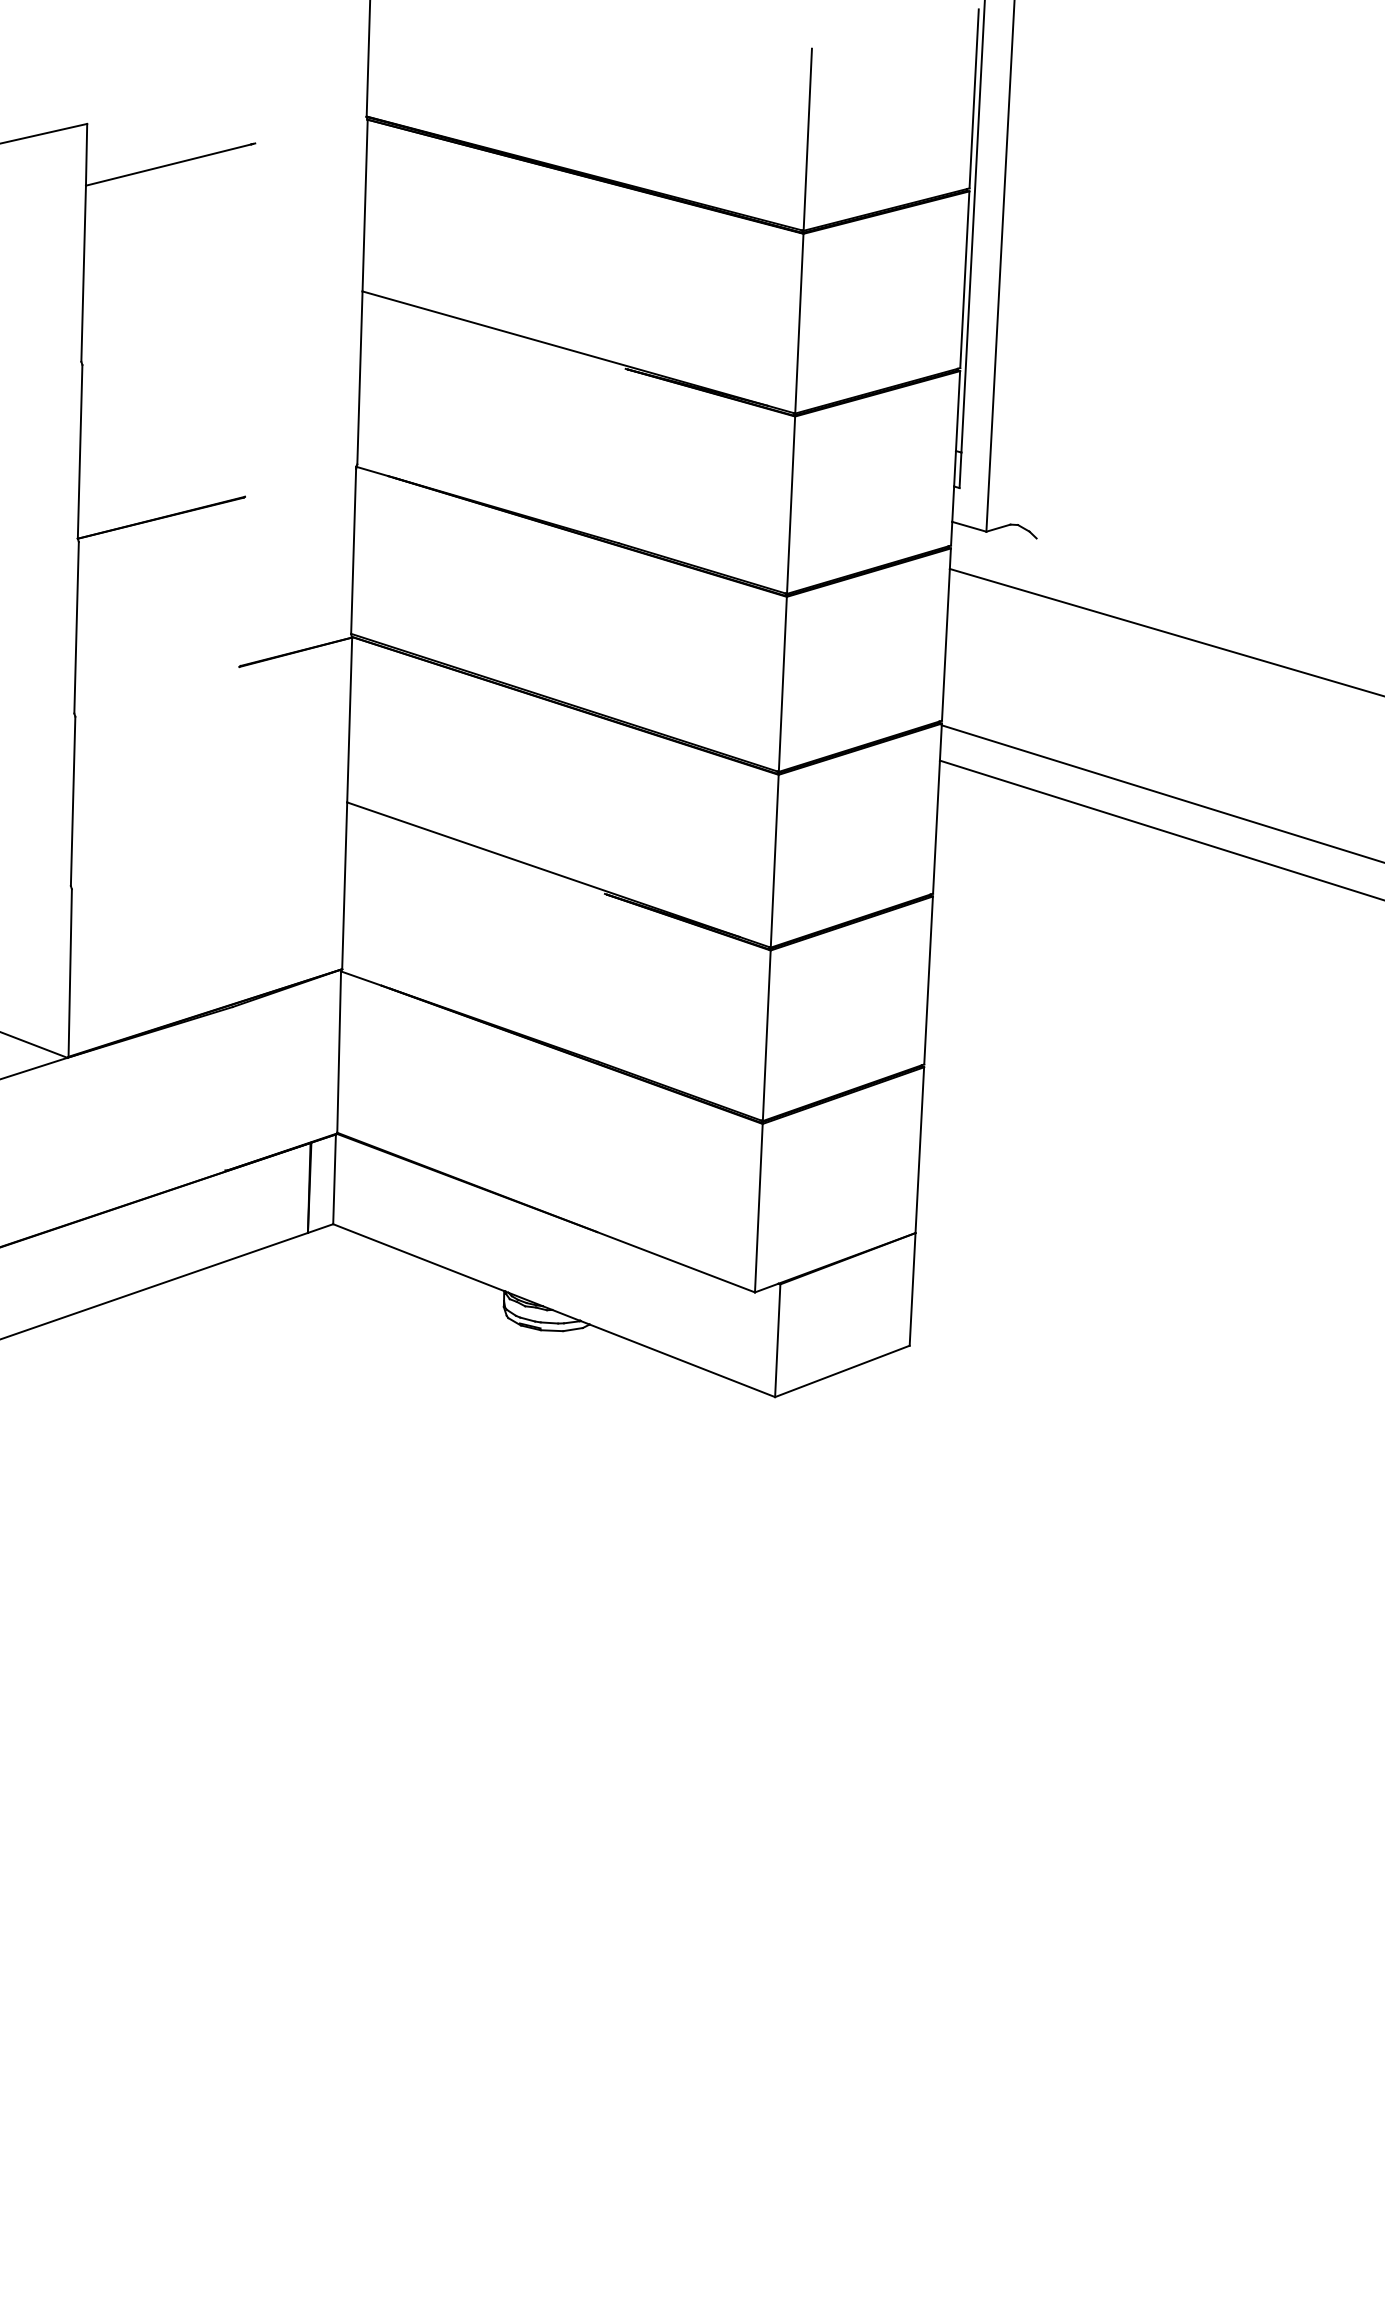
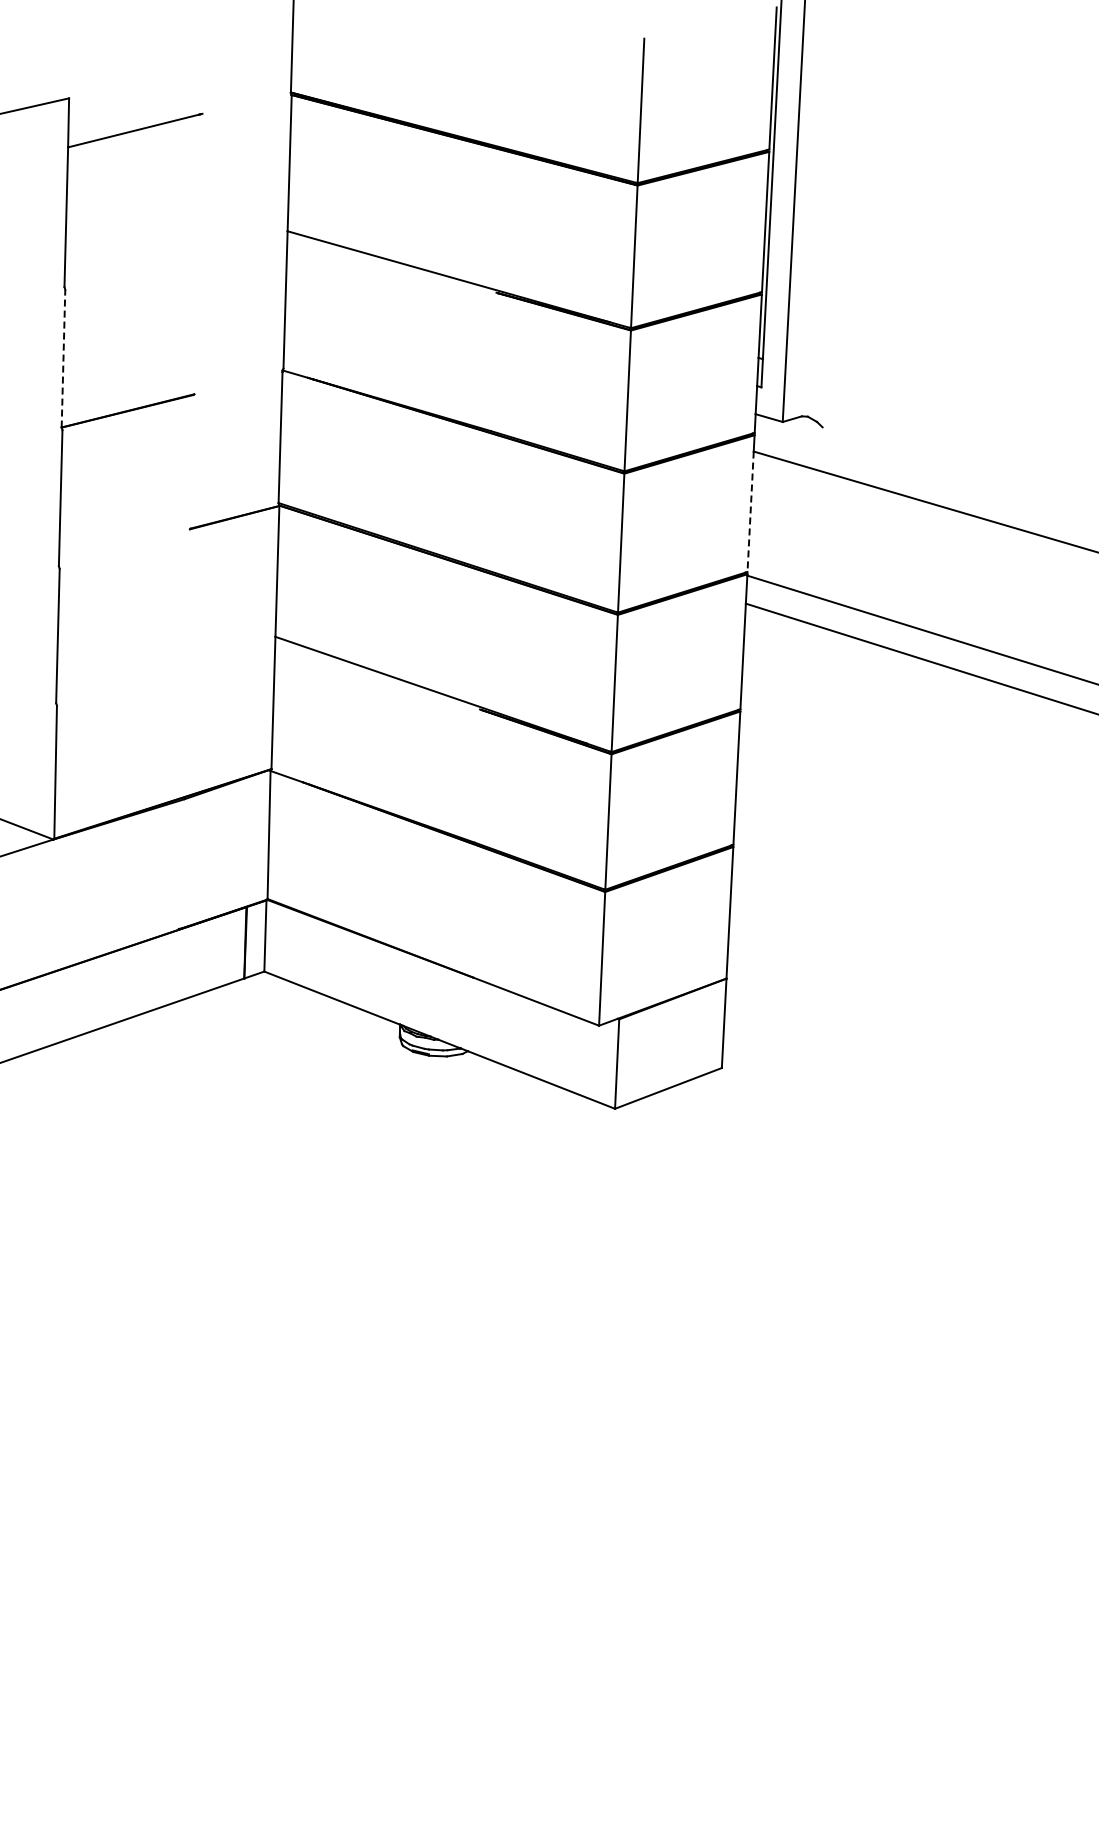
line: (80, 451) -> (63, 358), solid -> dashed
line: (945, 645) -> (750, 512), solid -> dashed

